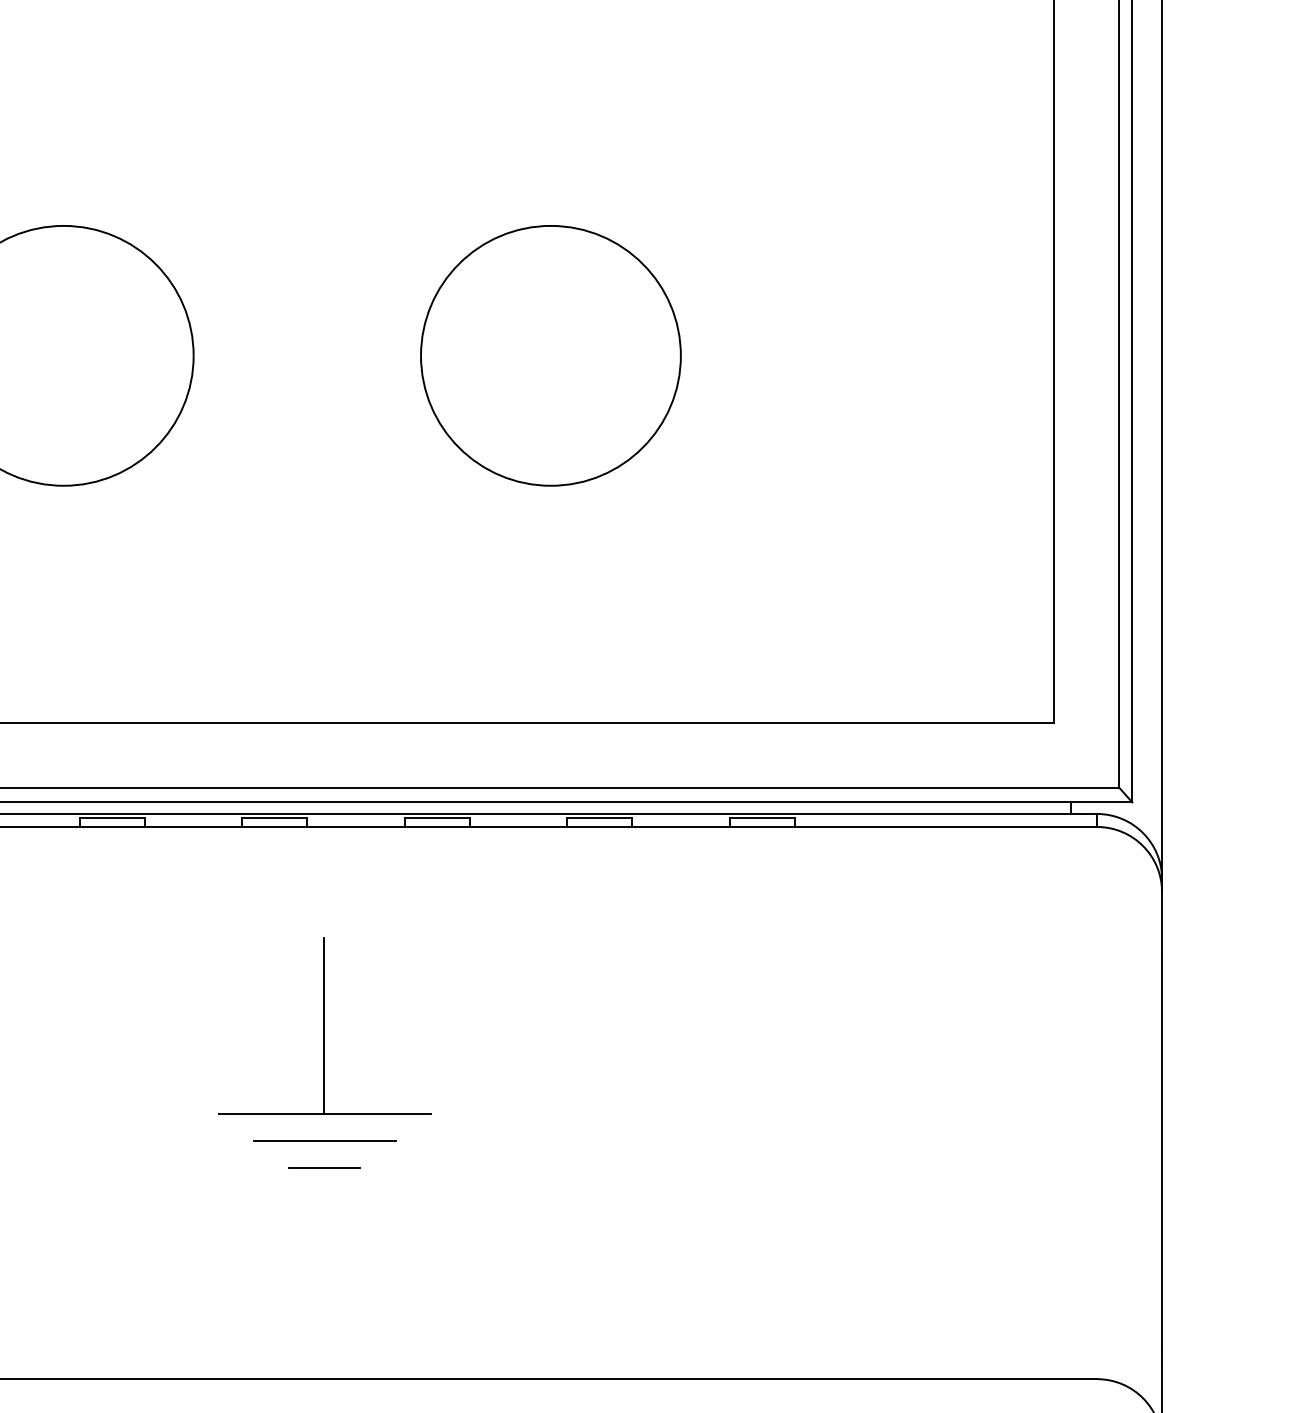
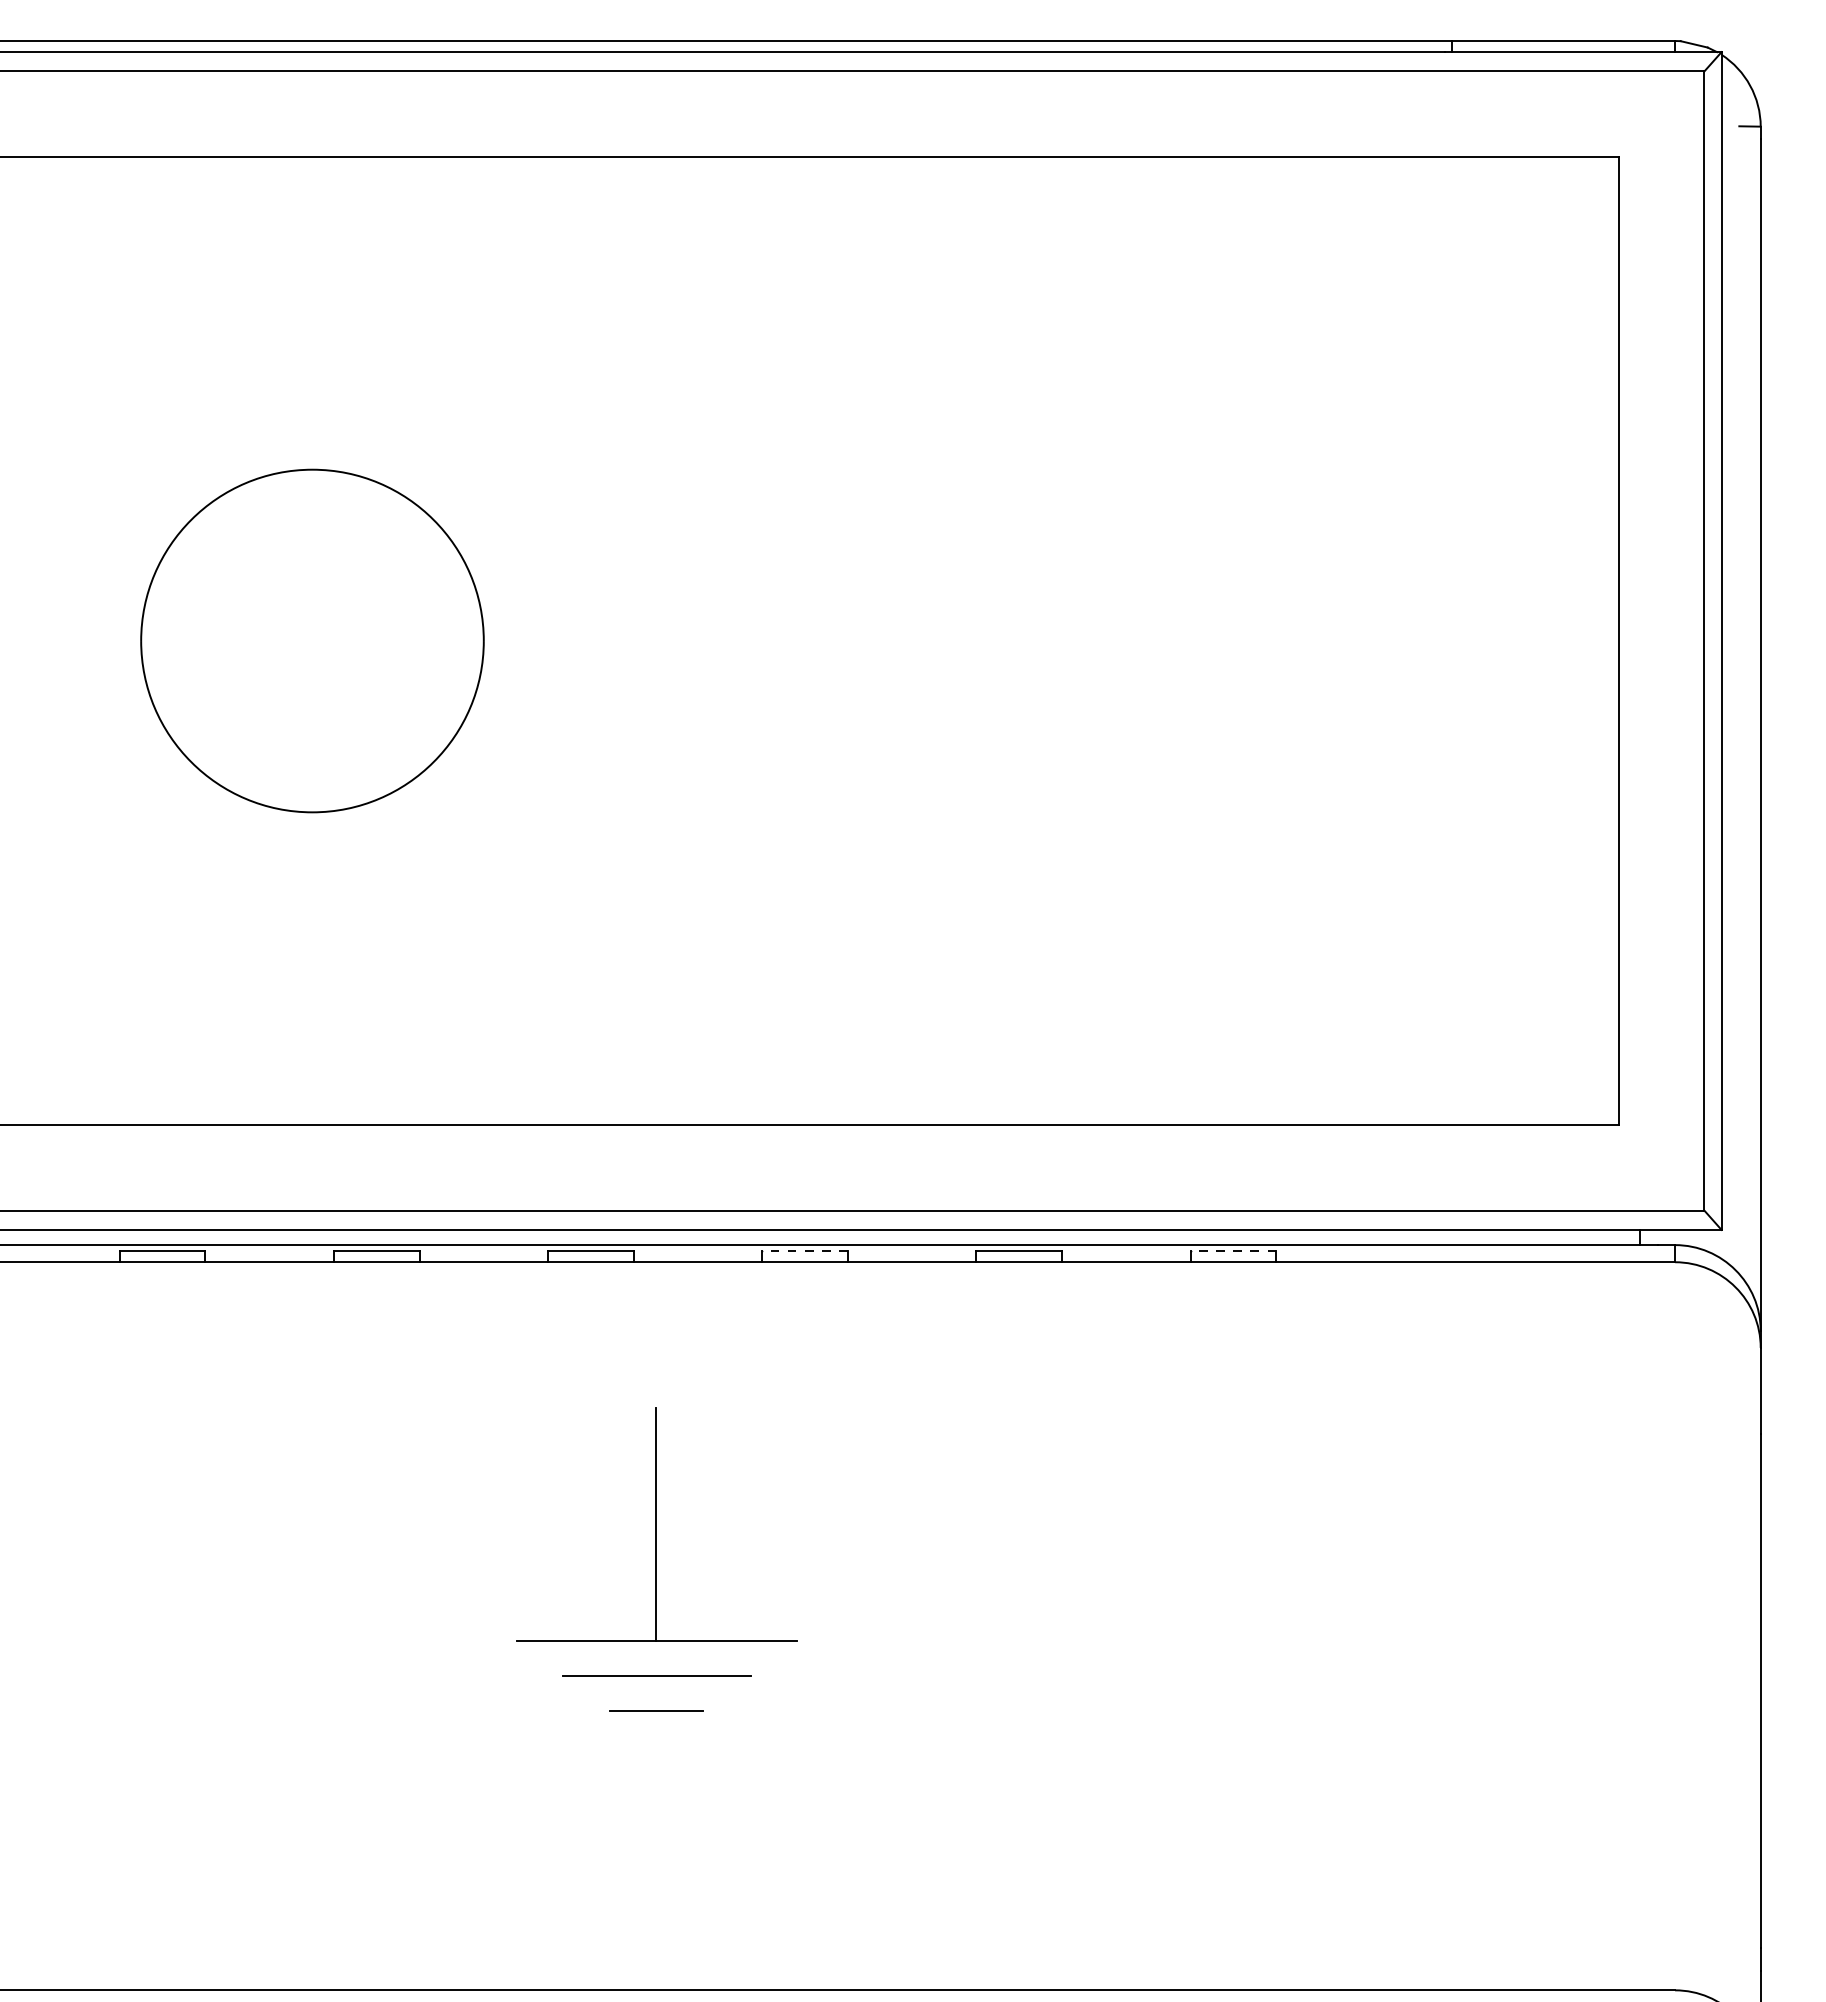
part: (550, 355) -> (954, 640), removed
line: (437, 818) -> (805, 1250), solid -> dashed
line: (762, 818) -> (1233, 1250), solid -> dashed

